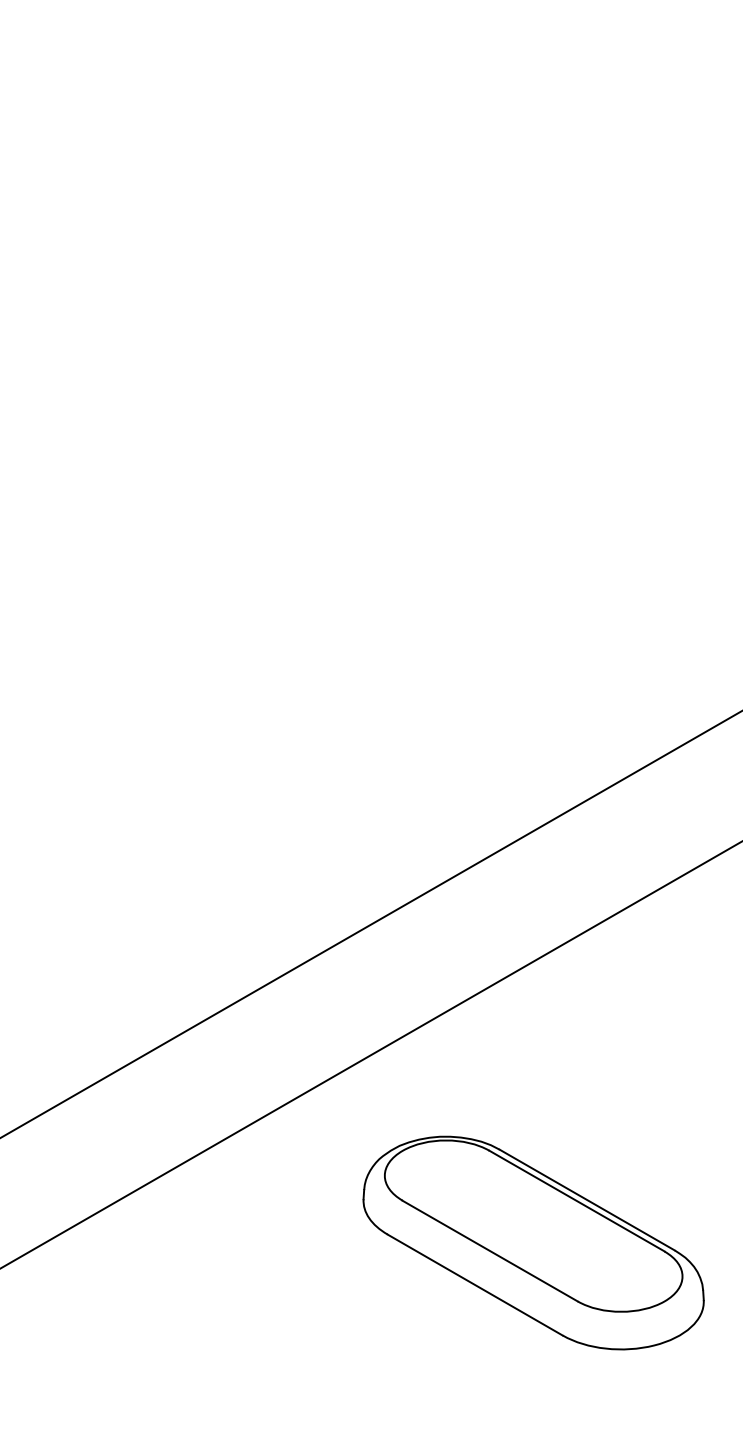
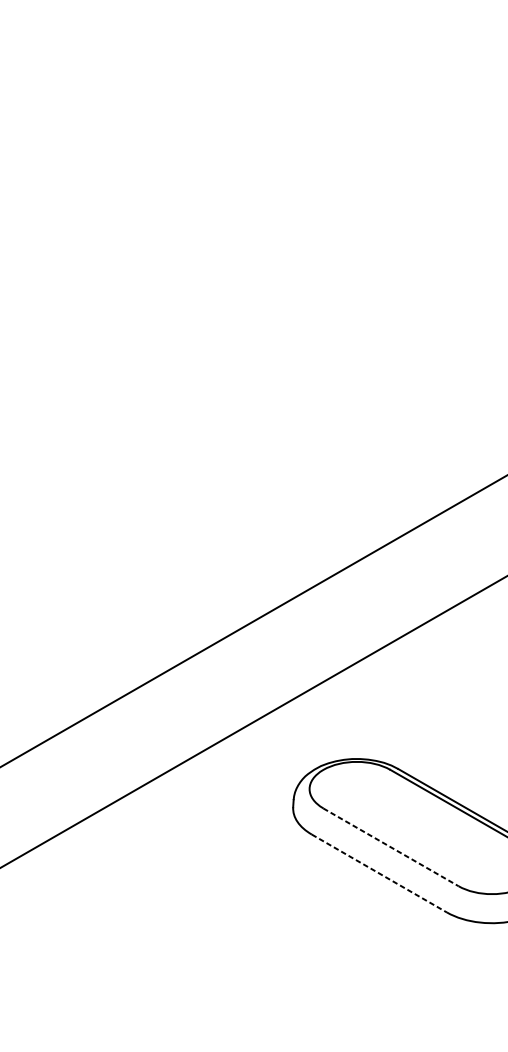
line: (490, 1251) -> (391, 847), solid -> dashed
line: (475, 1285) -> (379, 873), solid -> dashed

